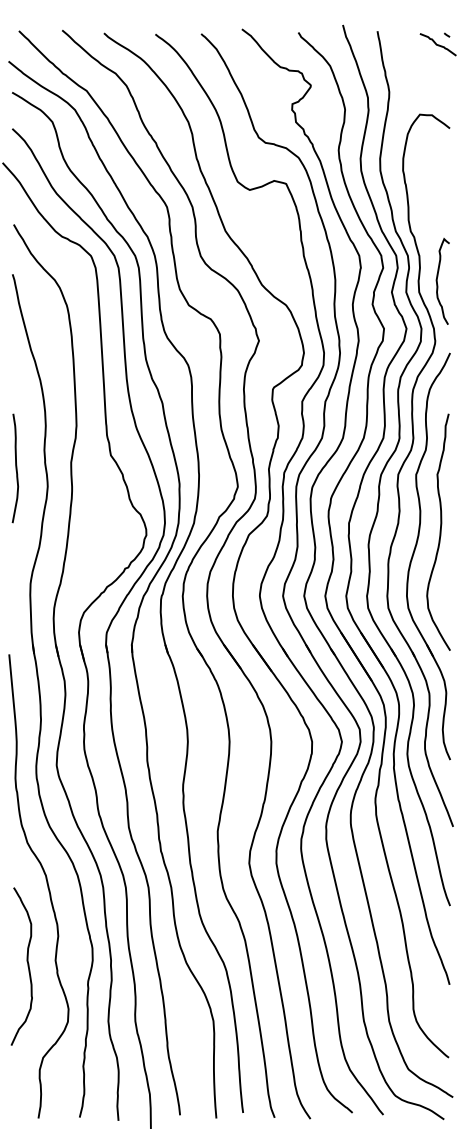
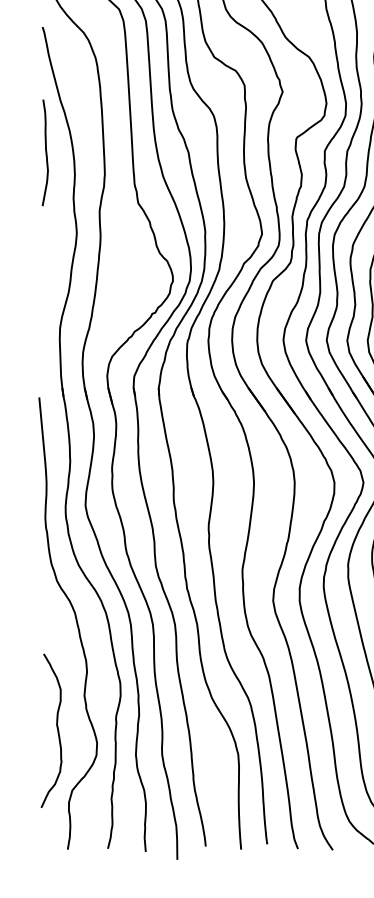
curve: (15, 468) -> (45, 152), moved
curve: (27, 966) -> (57, 730), moved

